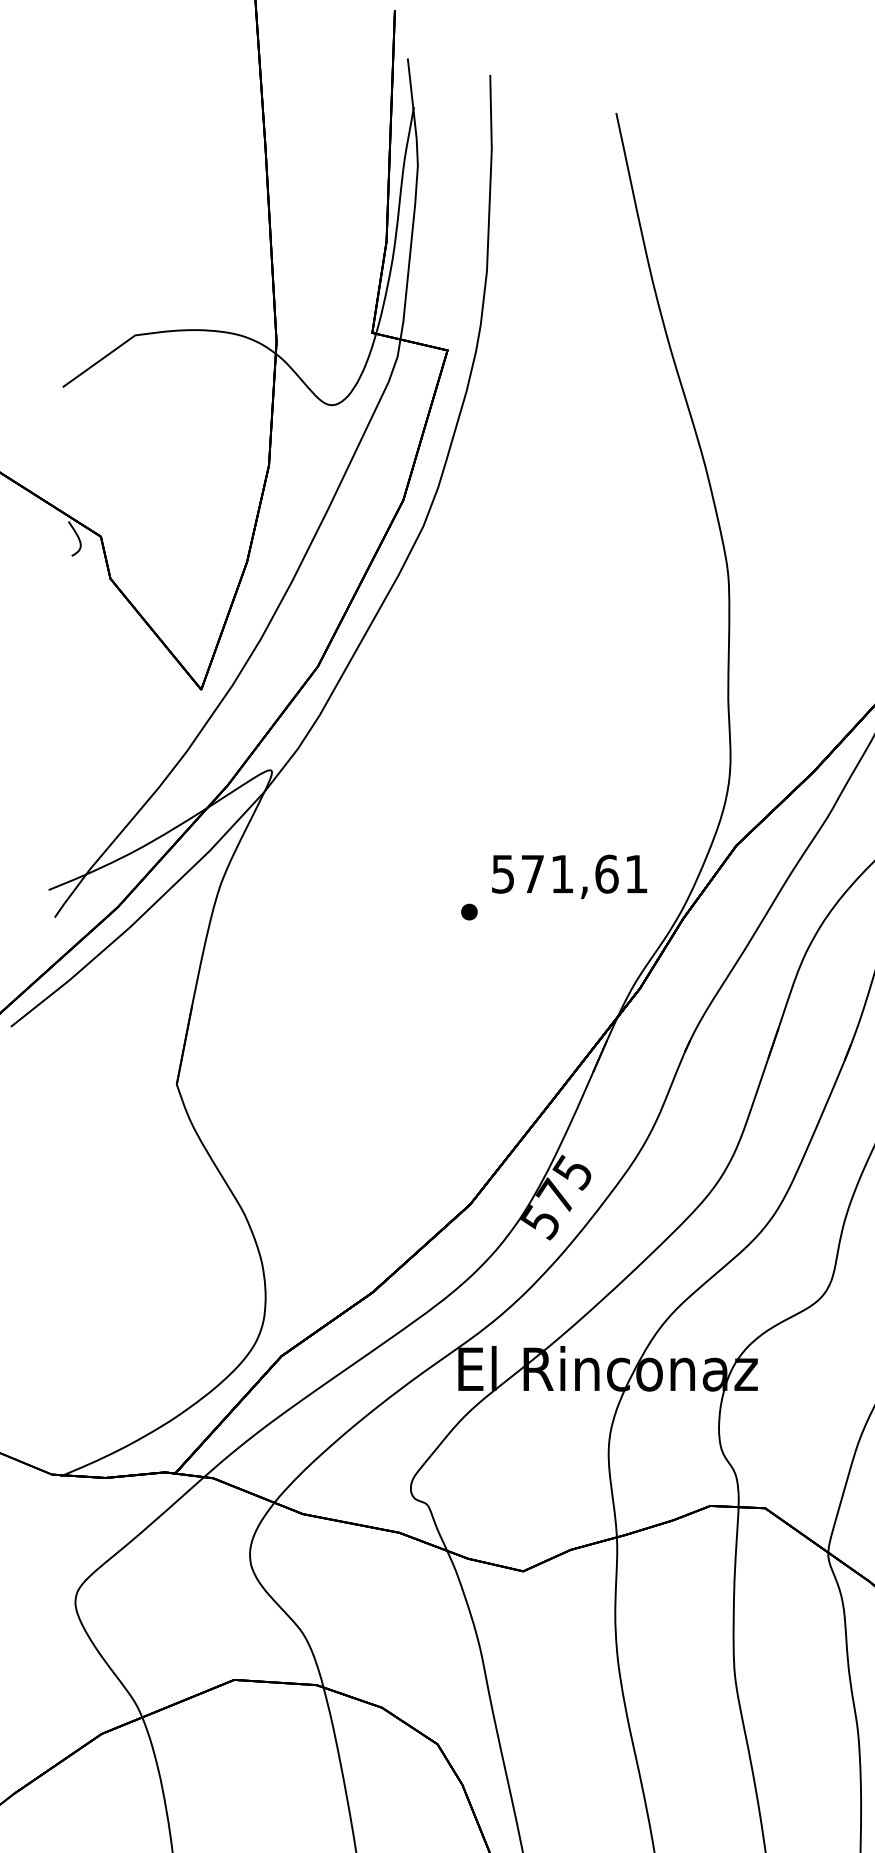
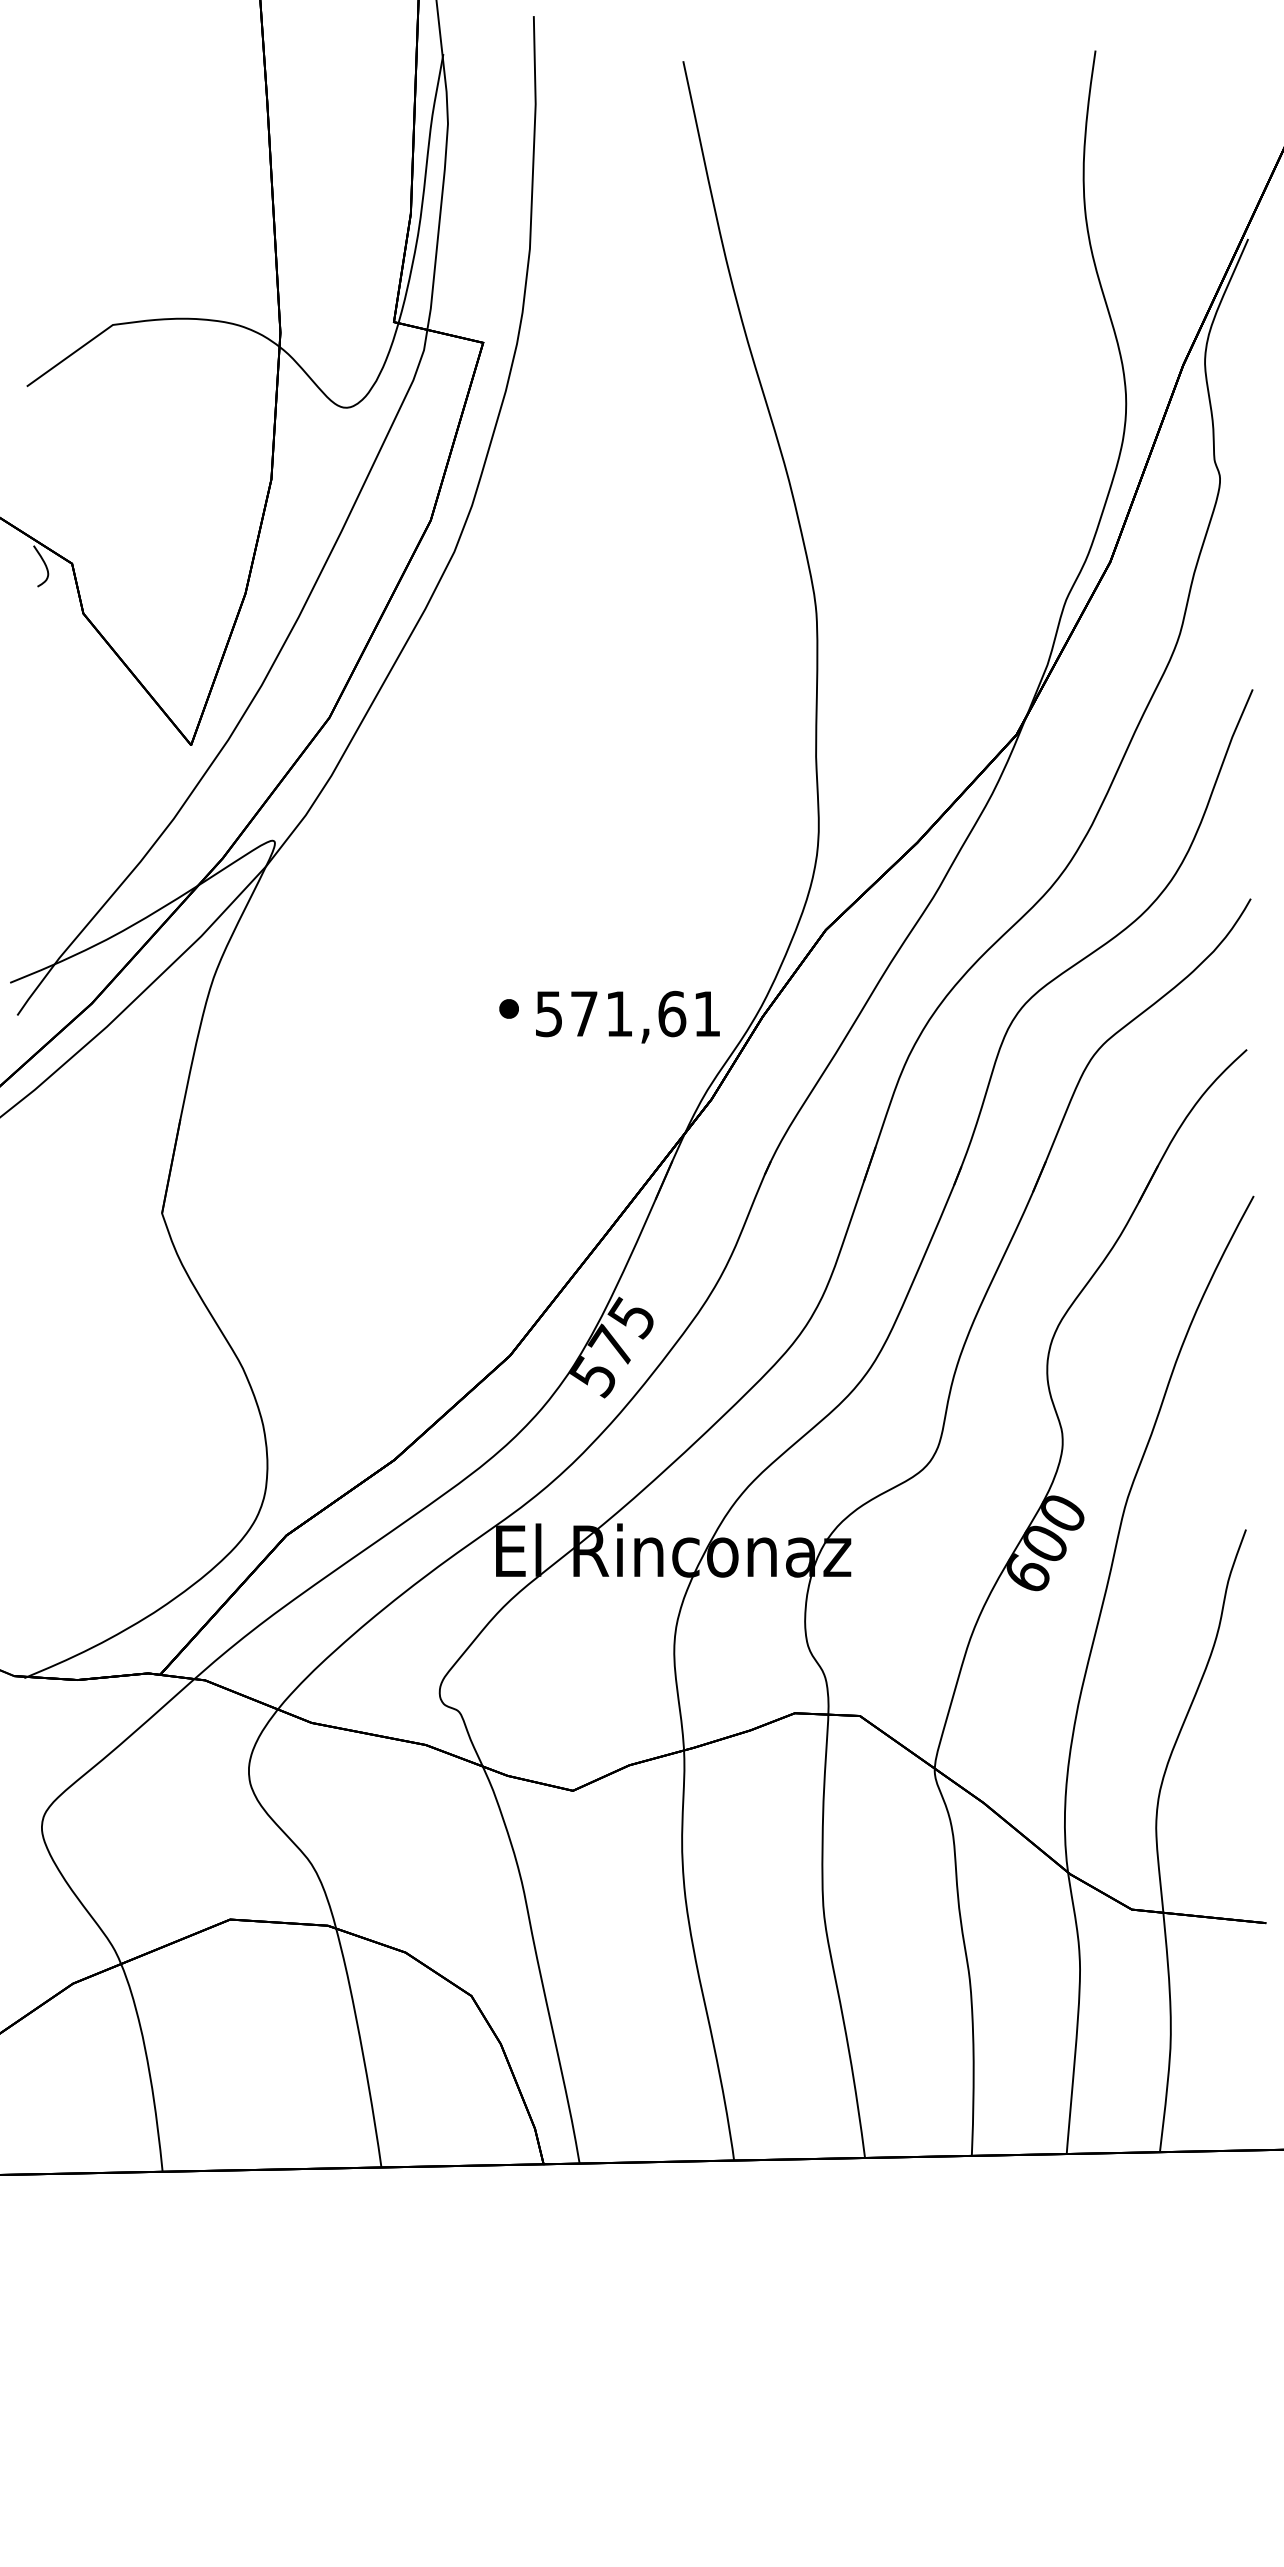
text: (569, 876) -> (627, 1016), moved

